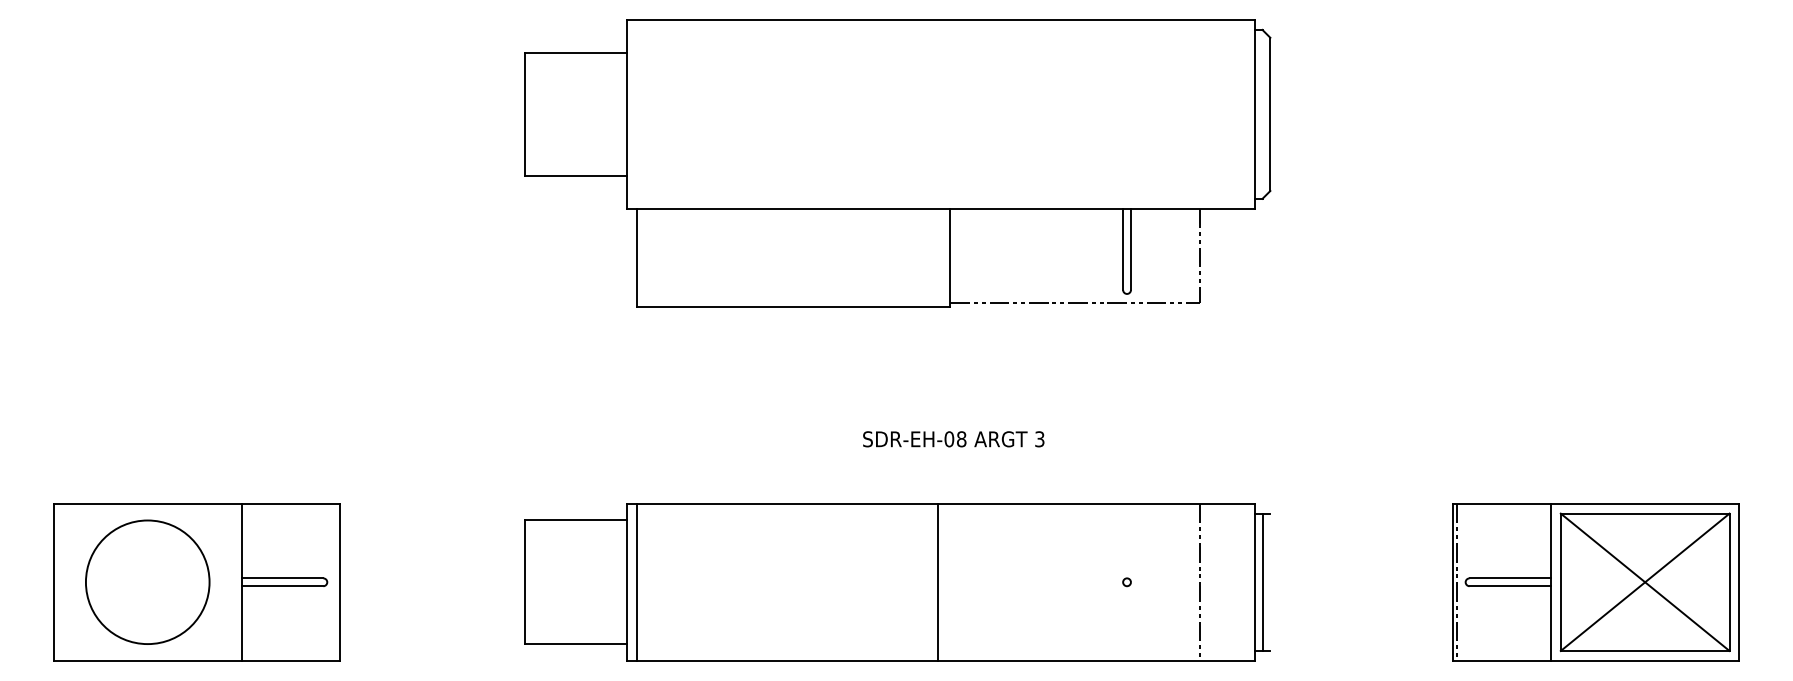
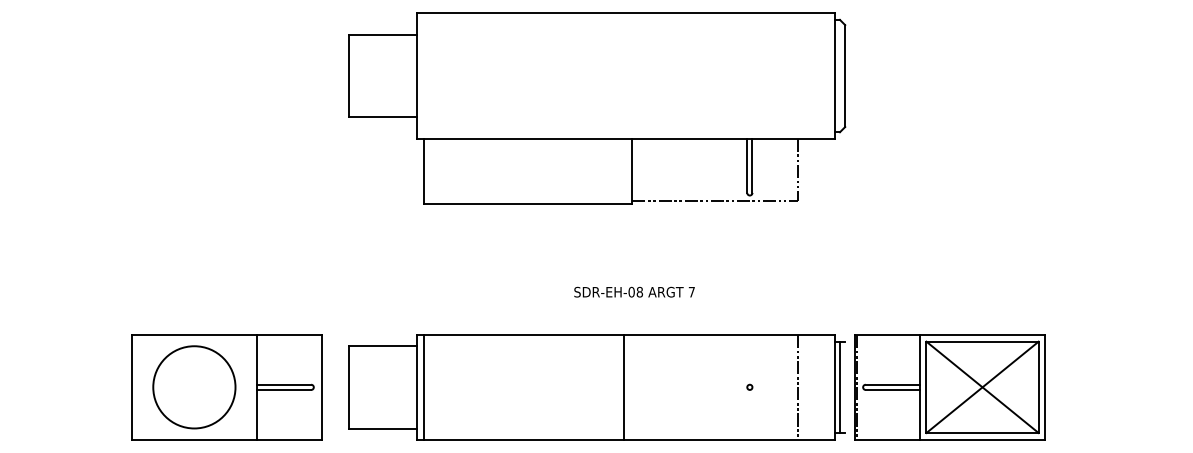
text: (1039, 438) -> (691, 291), 3 -> 7
part: (196, 582) -> (226, 387), moved
part: (1595, 582) -> (949, 387), moved

